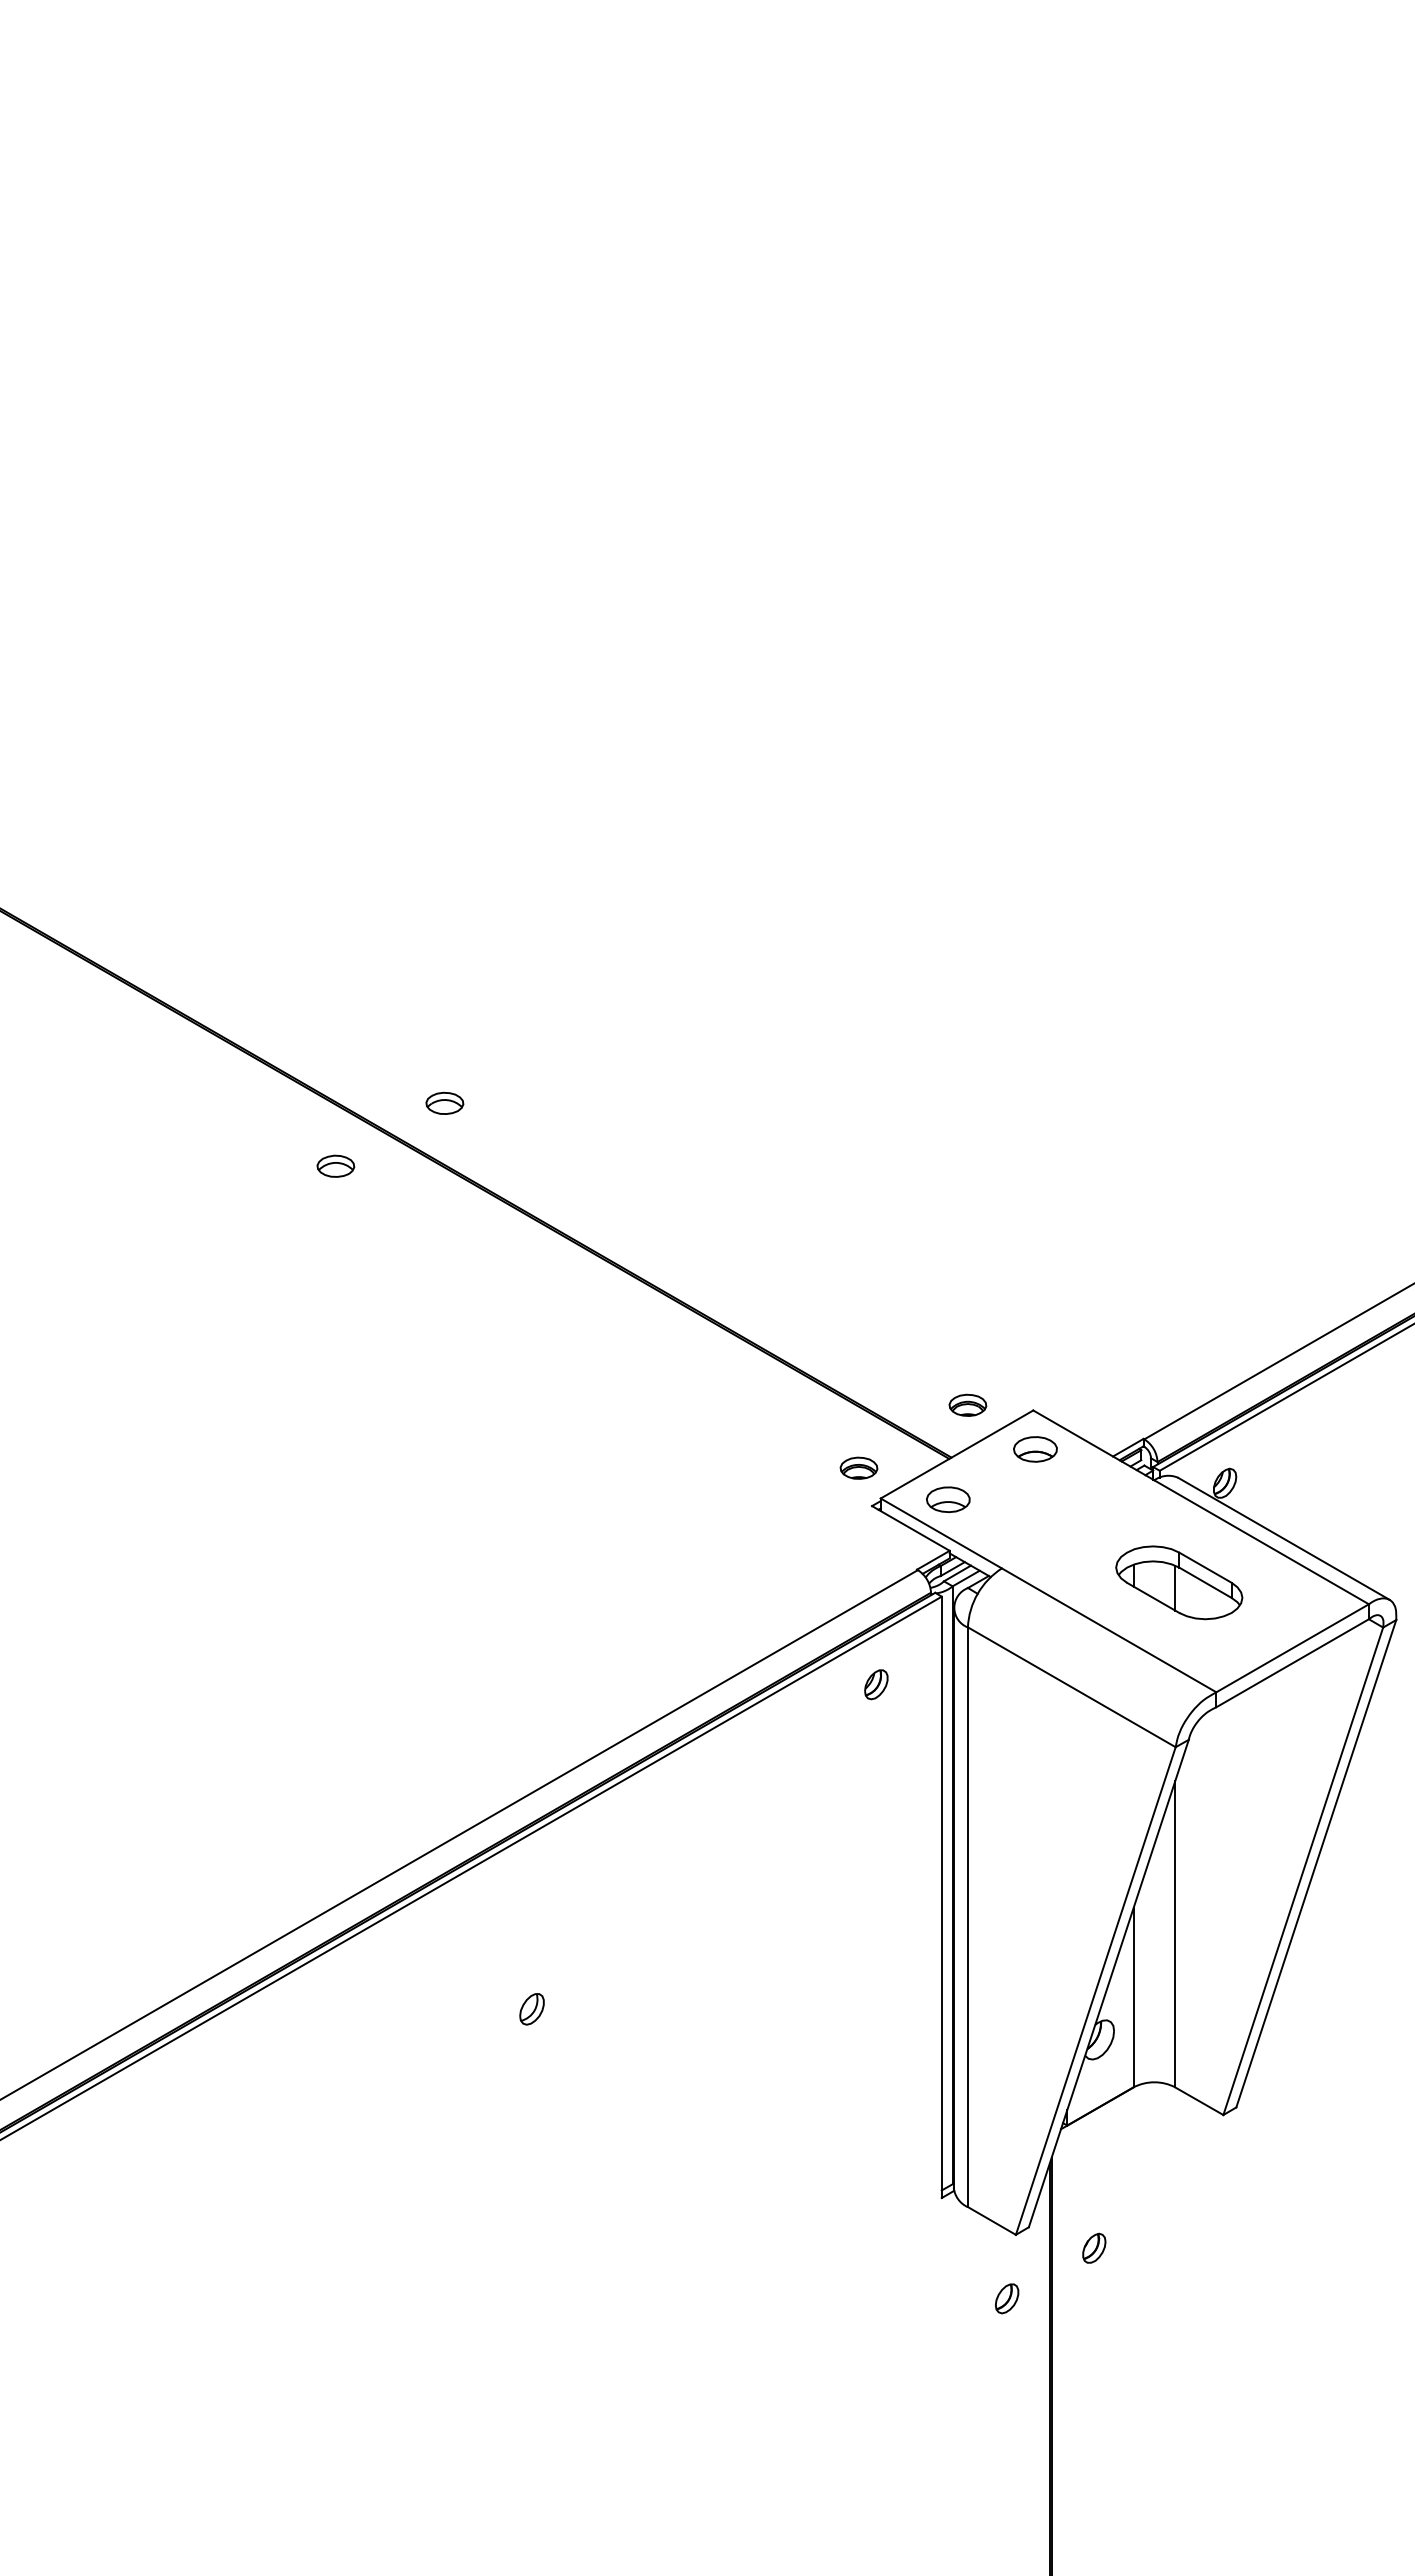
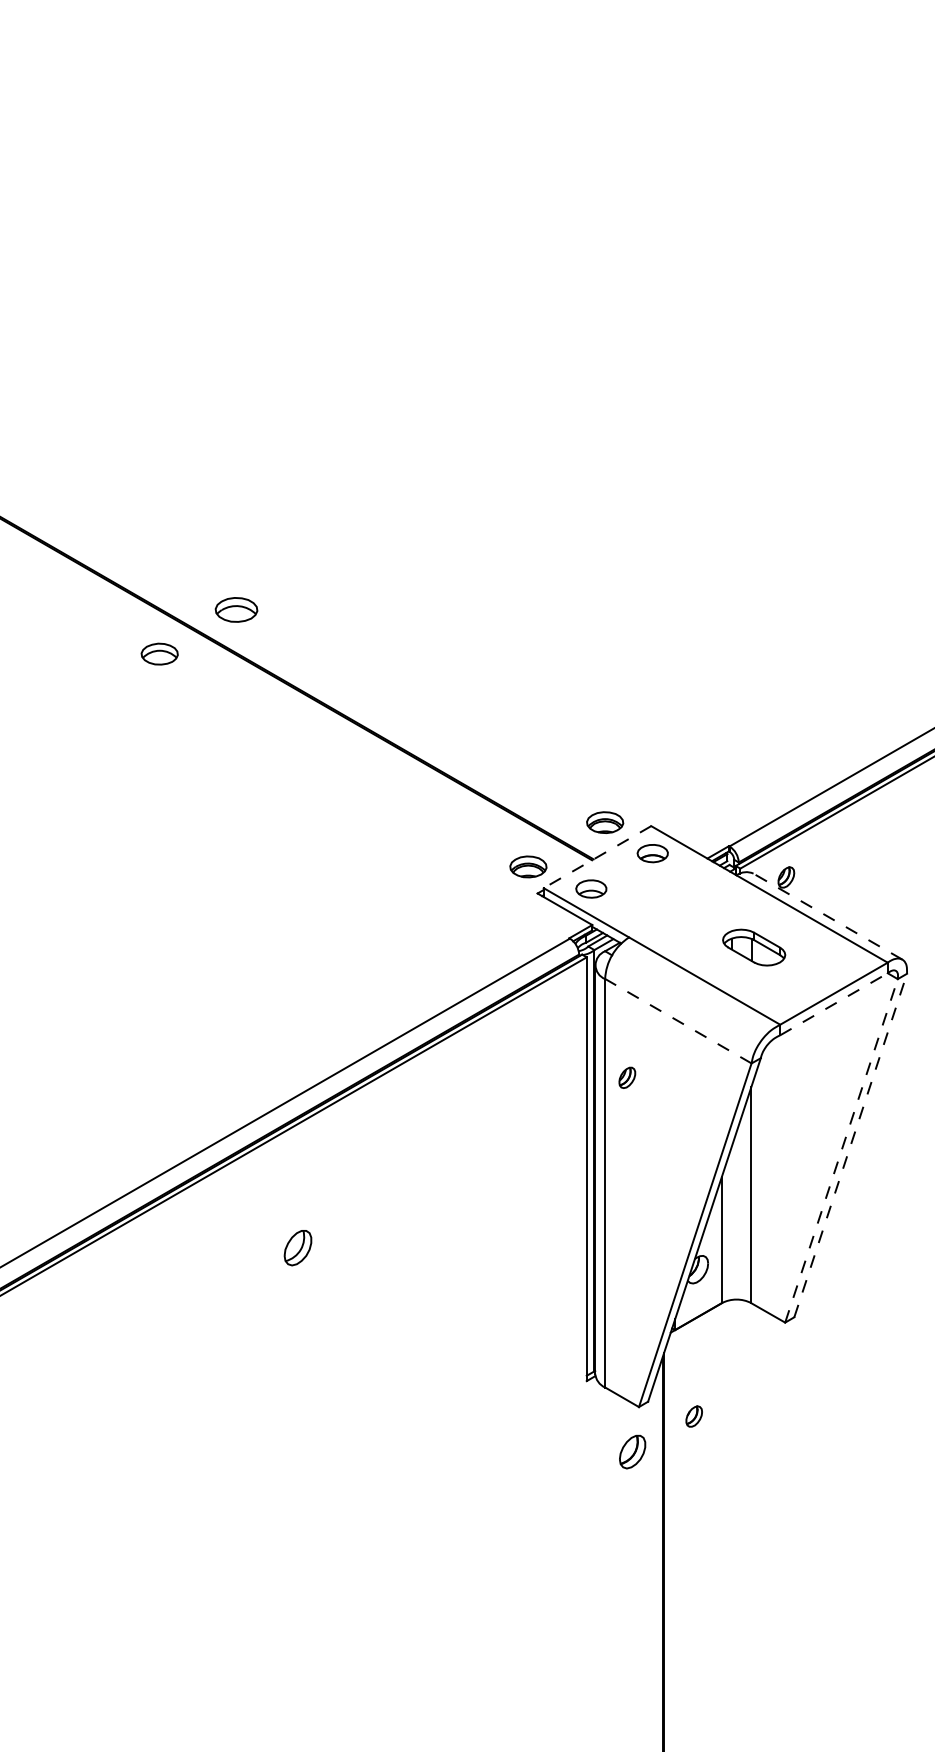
part: (444, 1102) -> (236, 609), size x1.6
part: (335, 1165) -> (159, 653), size x1.4
part: (967, 1404) -> (604, 821), size x1.4
line: (956, 1454) -> (597, 857), solid -> dashed
part: (858, 1467) -> (528, 866), size x1.4
line: (1284, 1538) -> (828, 916), solid -> dashed
part: (1179, 1582) -> (754, 947), size x0.7
line: (1293, 1663) -> (834, 1004), solid -> dashed
part: (876, 1684) -> (627, 1077), moved
line: (1071, 1687) -> (678, 1021), solid -> dashed
line: (1316, 1863) -> (850, 1145), solid -> dashed
line: (1303, 1870) -> (841, 1150), solid -> dashed
part: (531, 2009) -> (297, 1248), size x1.6
part: (1007, 2298) -> (633, 1451), size x1.6

